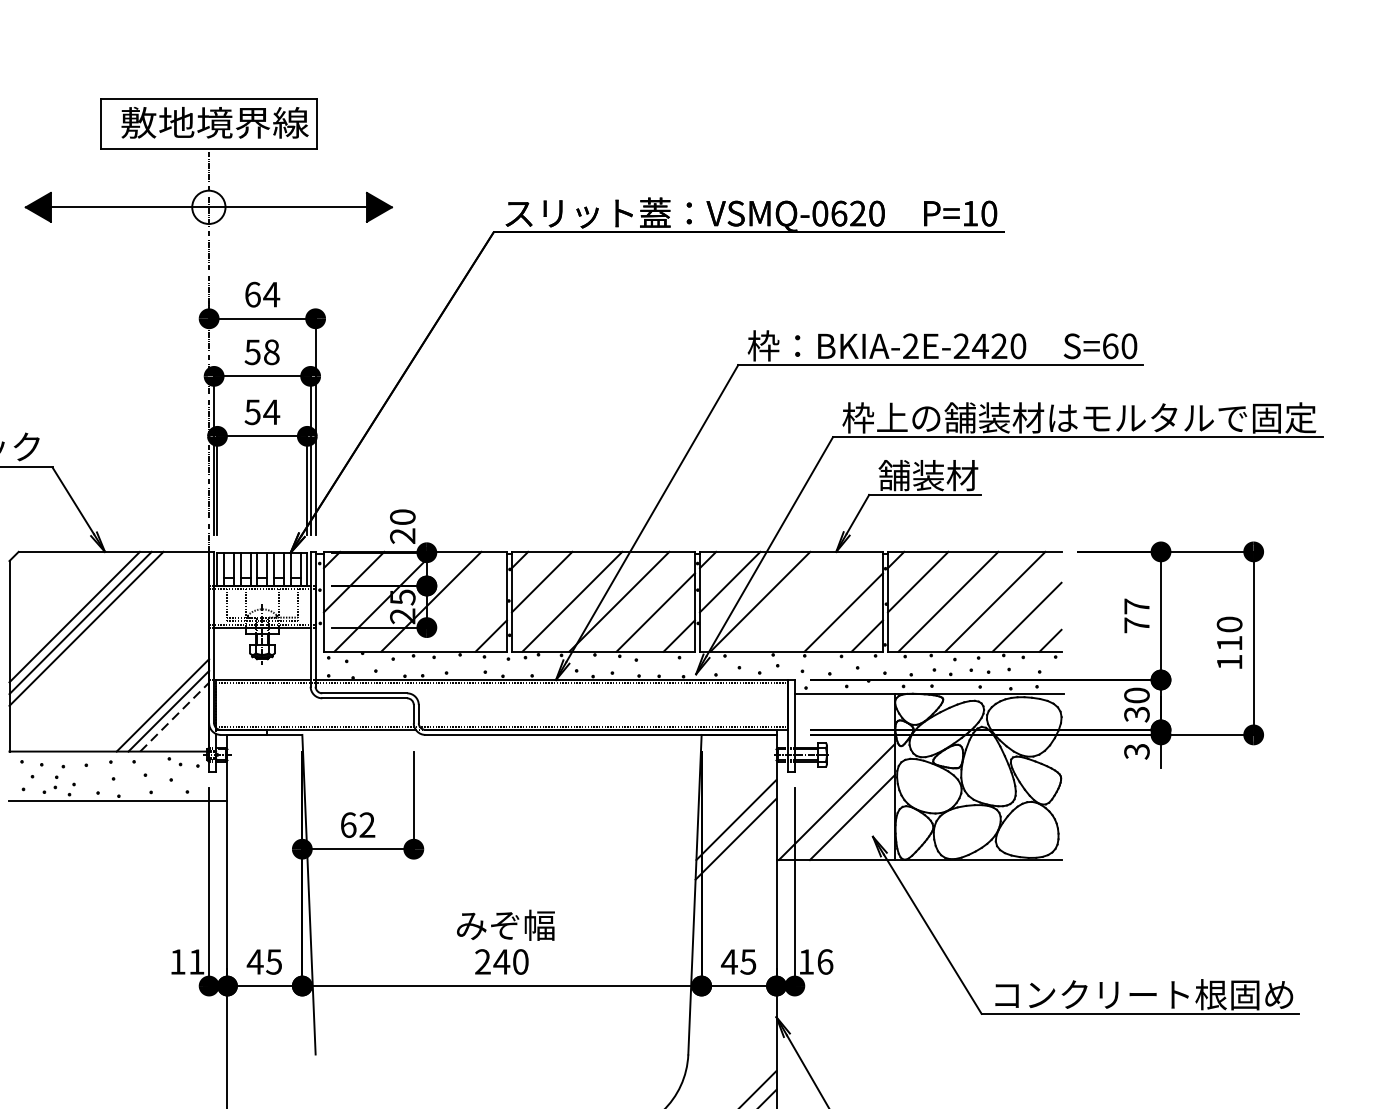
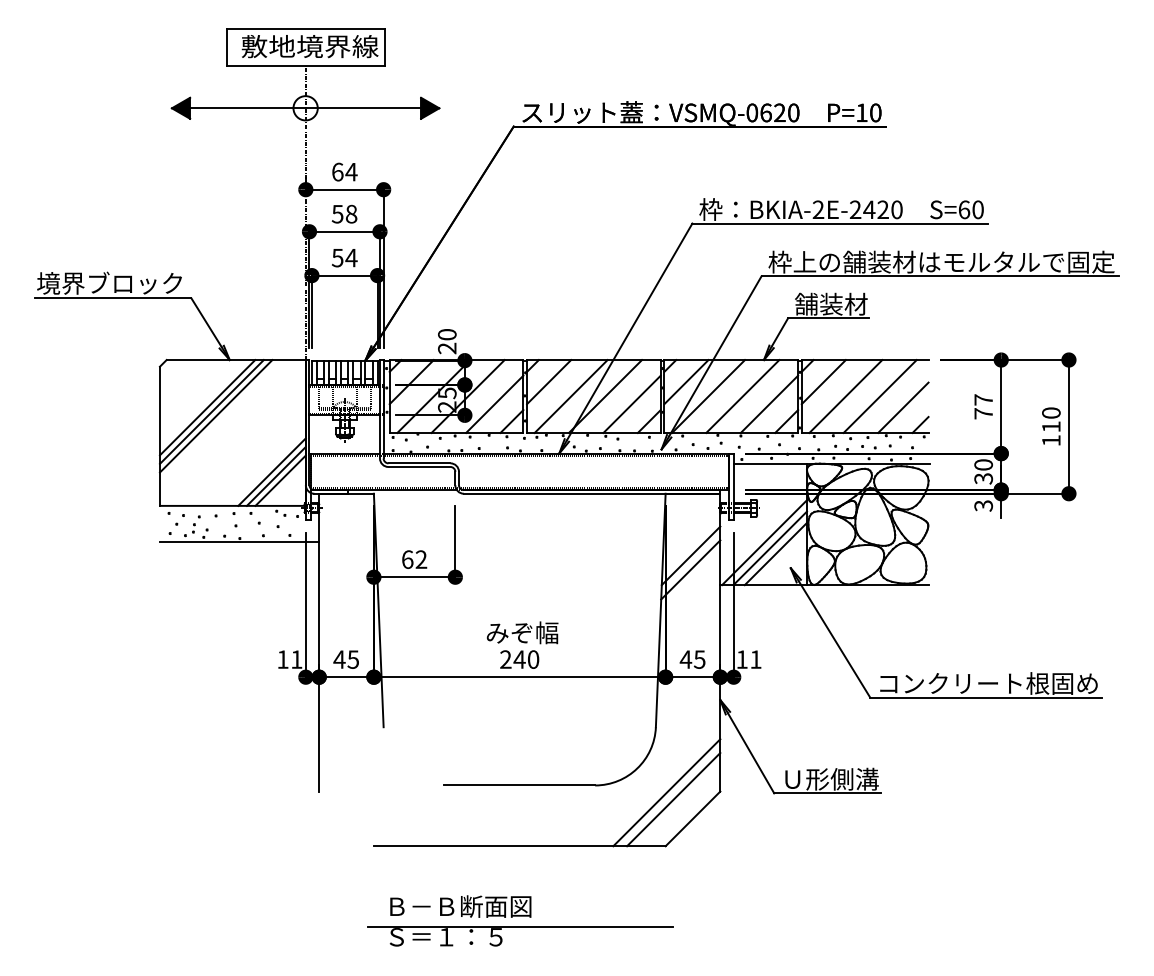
line: (806, 601) -> (742, 396), added
line: (467, 611) -> (494, 403), added
line: (174, 716) -> (280, 480), dashed -> solid
line: (845, 809) -> (770, 548), added
text: (824, 961) -> (755, 659), 16 -> 11

